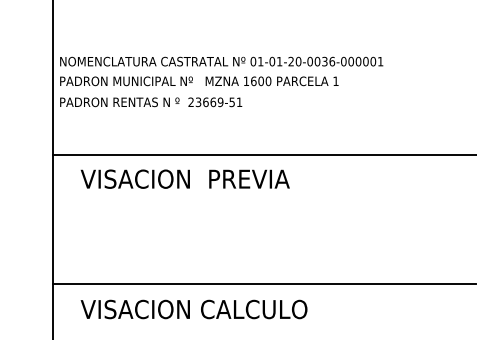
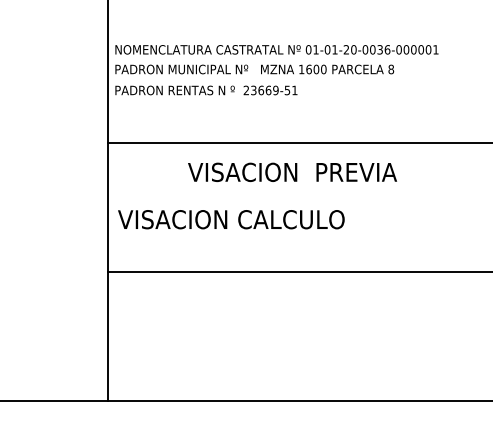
text: (336, 81) -> (391, 69), 1 -> 8
text: (185, 178) -> (292, 171), moved
text: (194, 309) -> (231, 219), moved

